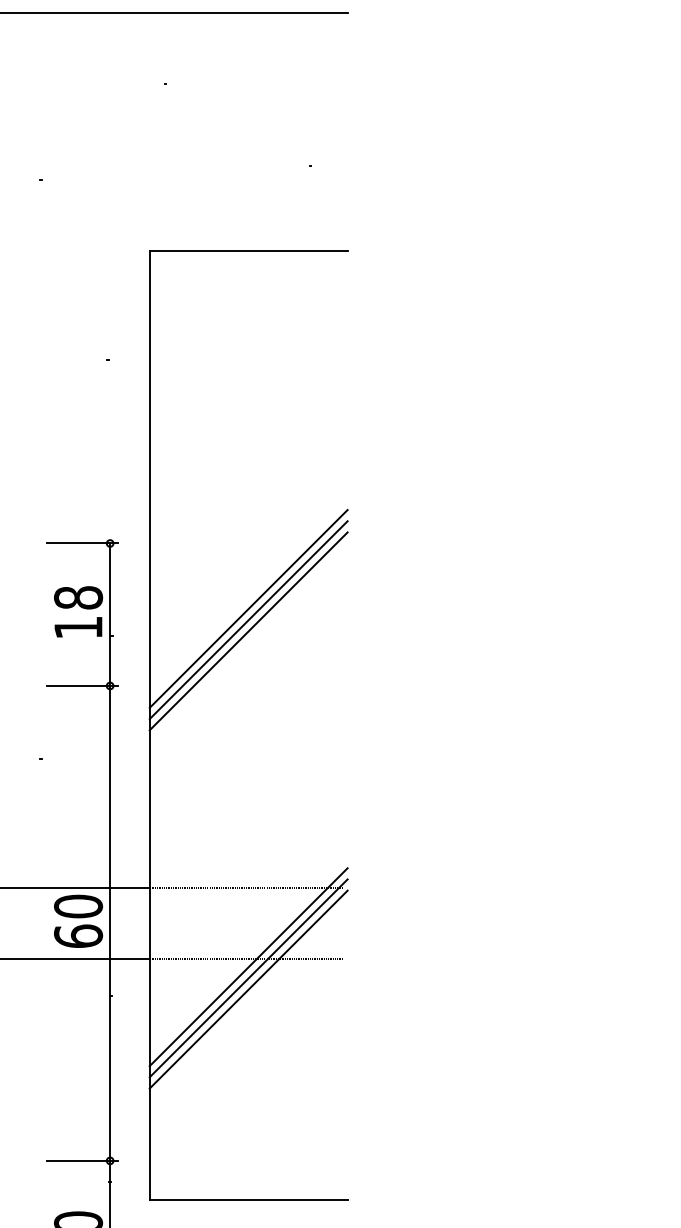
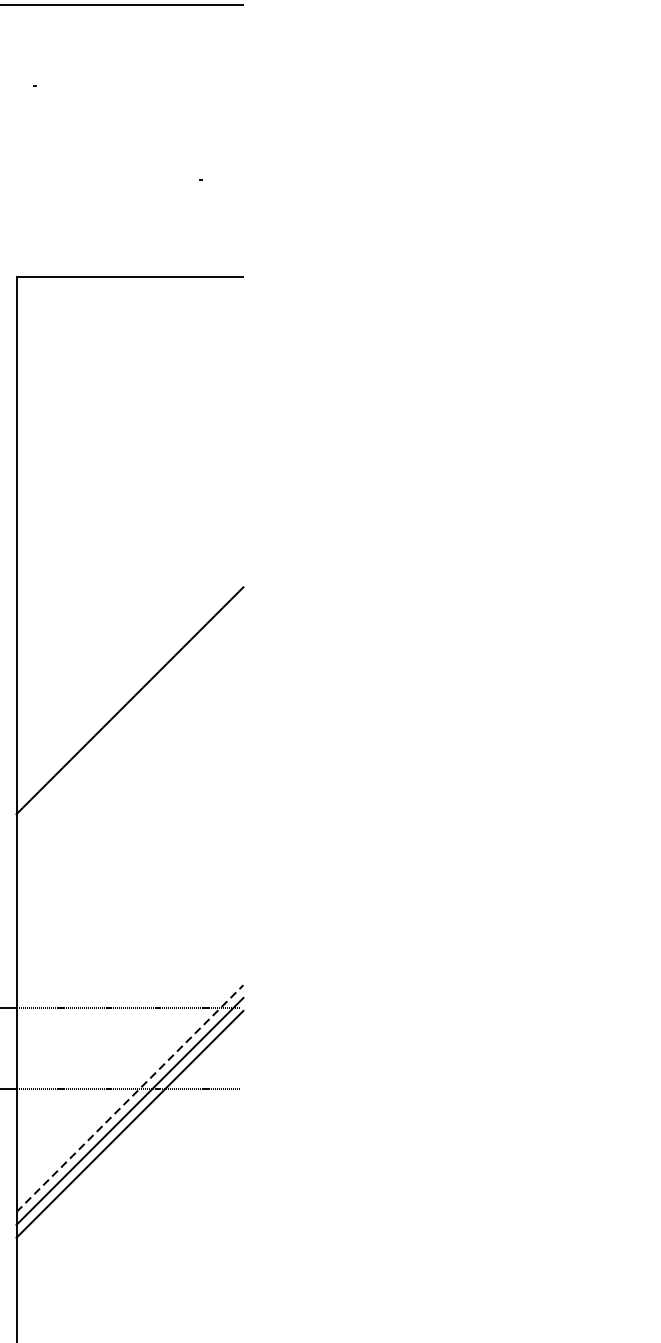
line: (248, 608) -> (129, 687), removed
line: (248, 631) -> (129, 713), removed
line: (248, 967) -> (129, 1098), solid -> dashed

